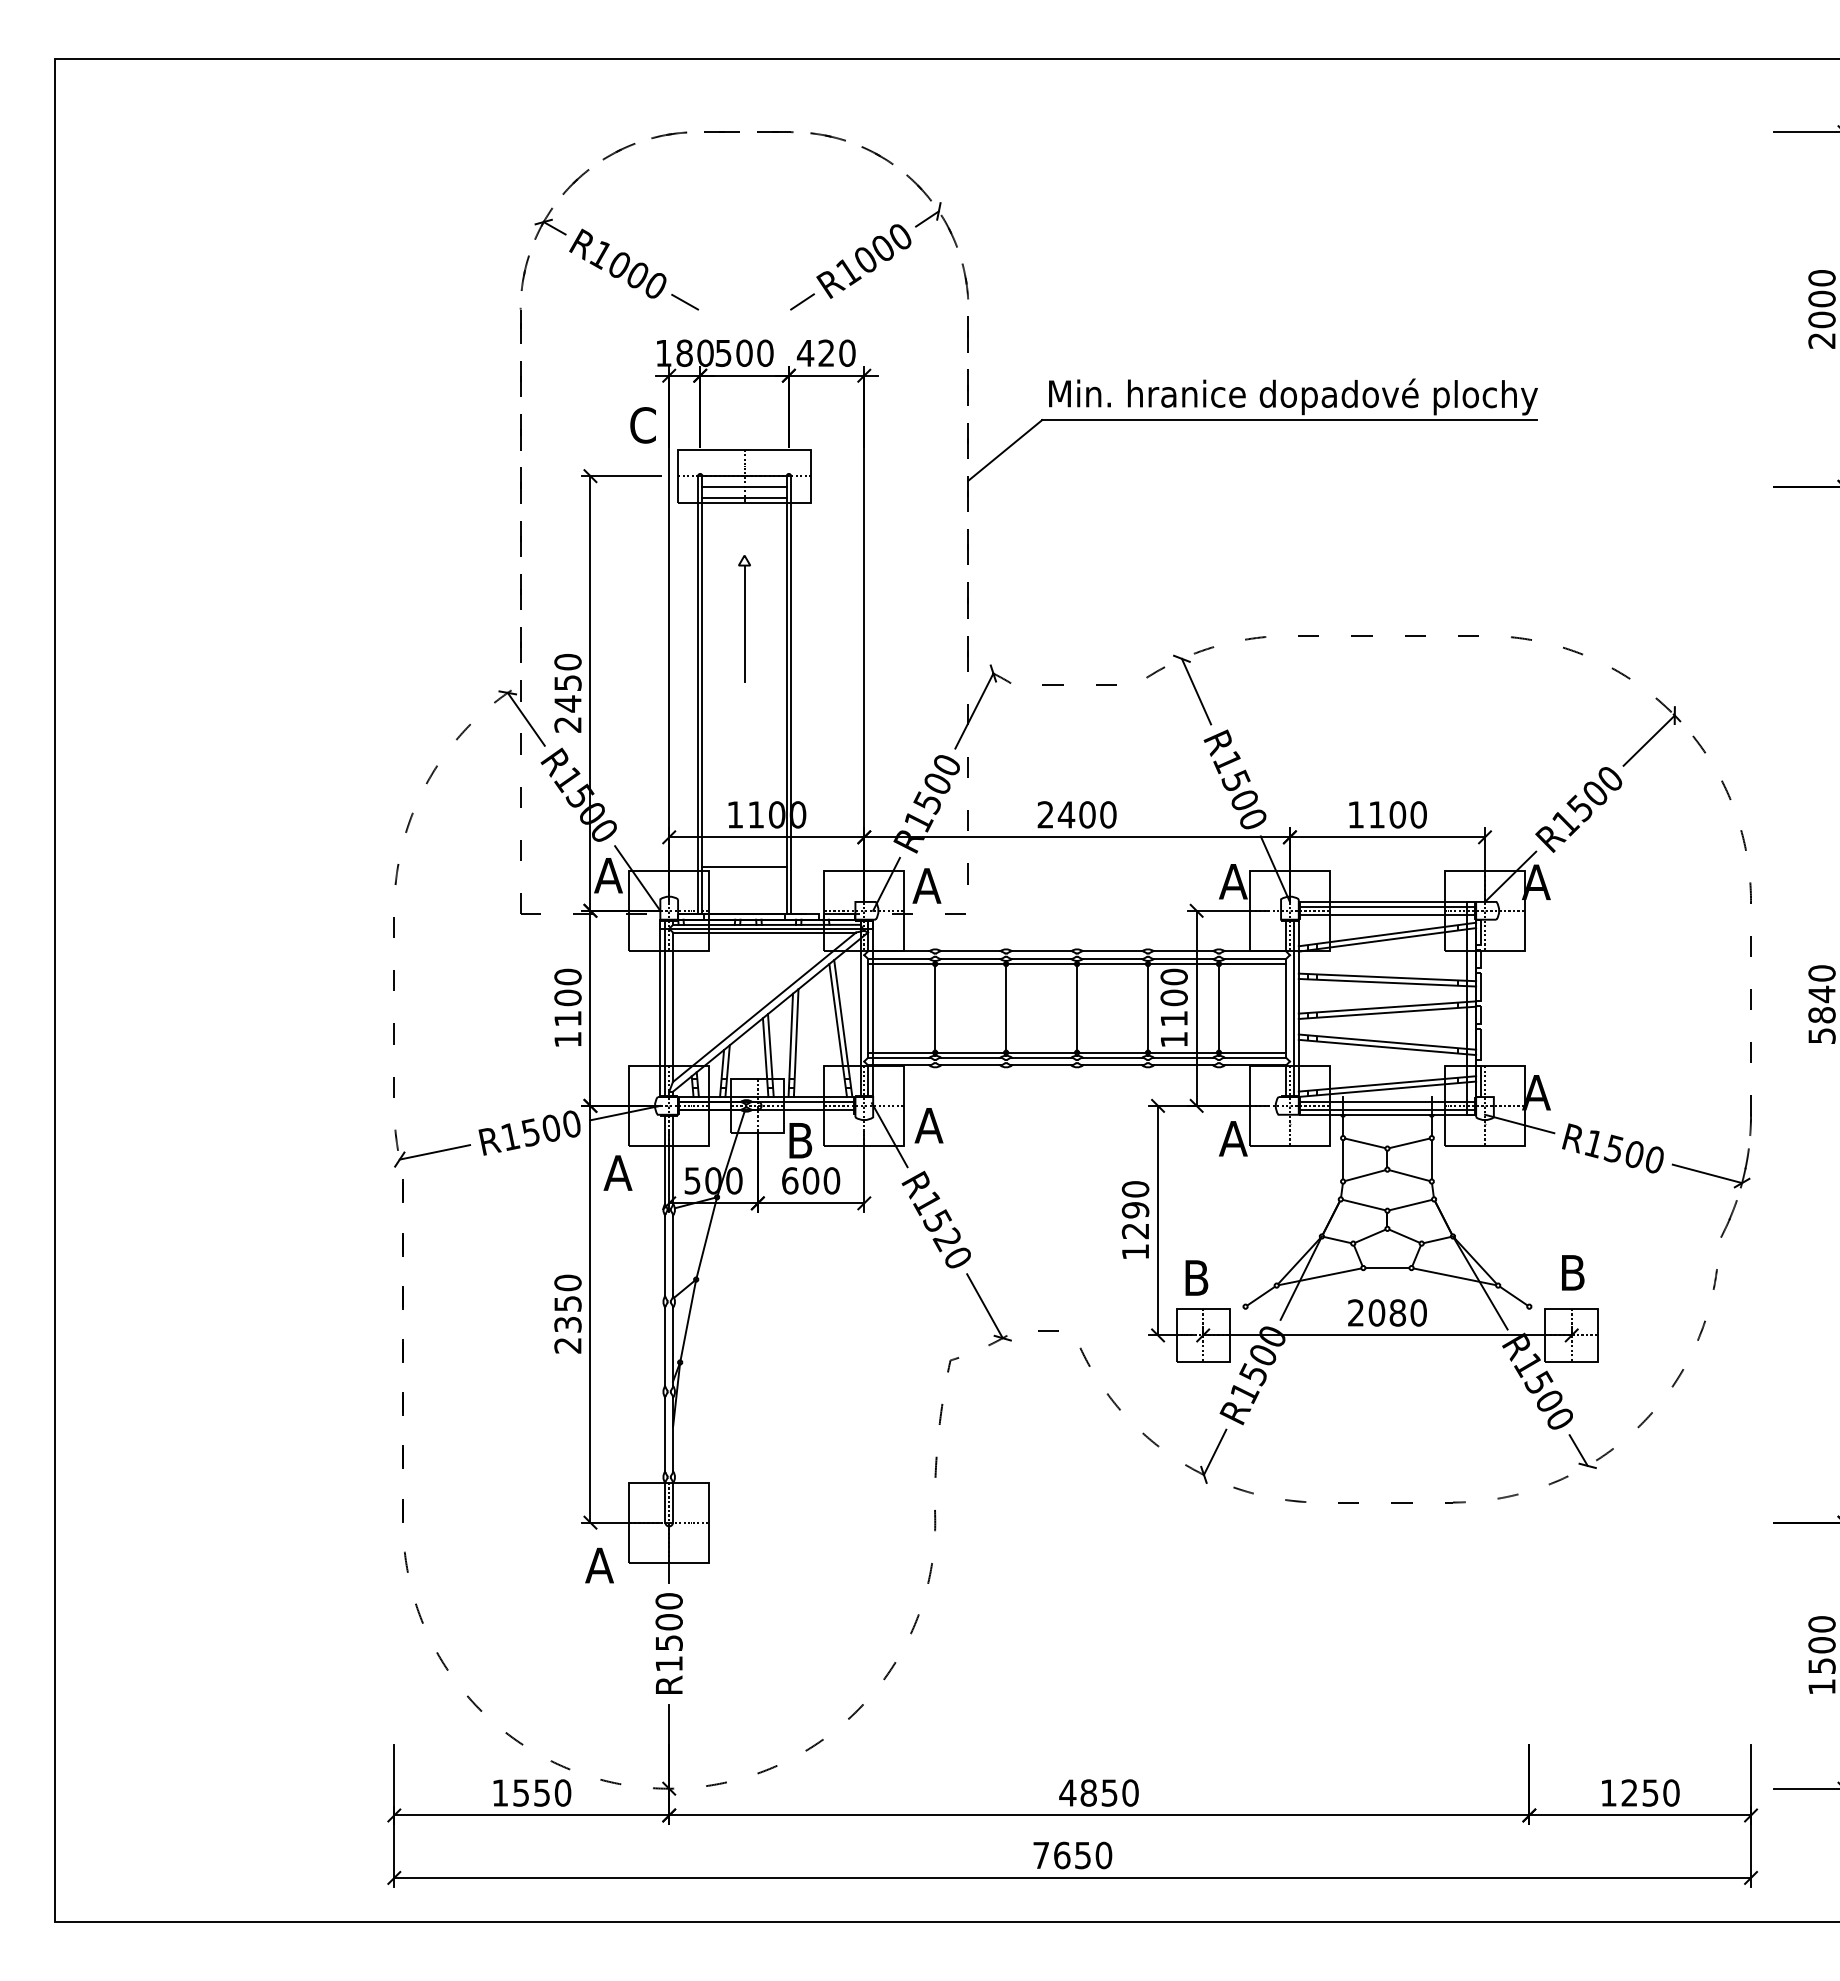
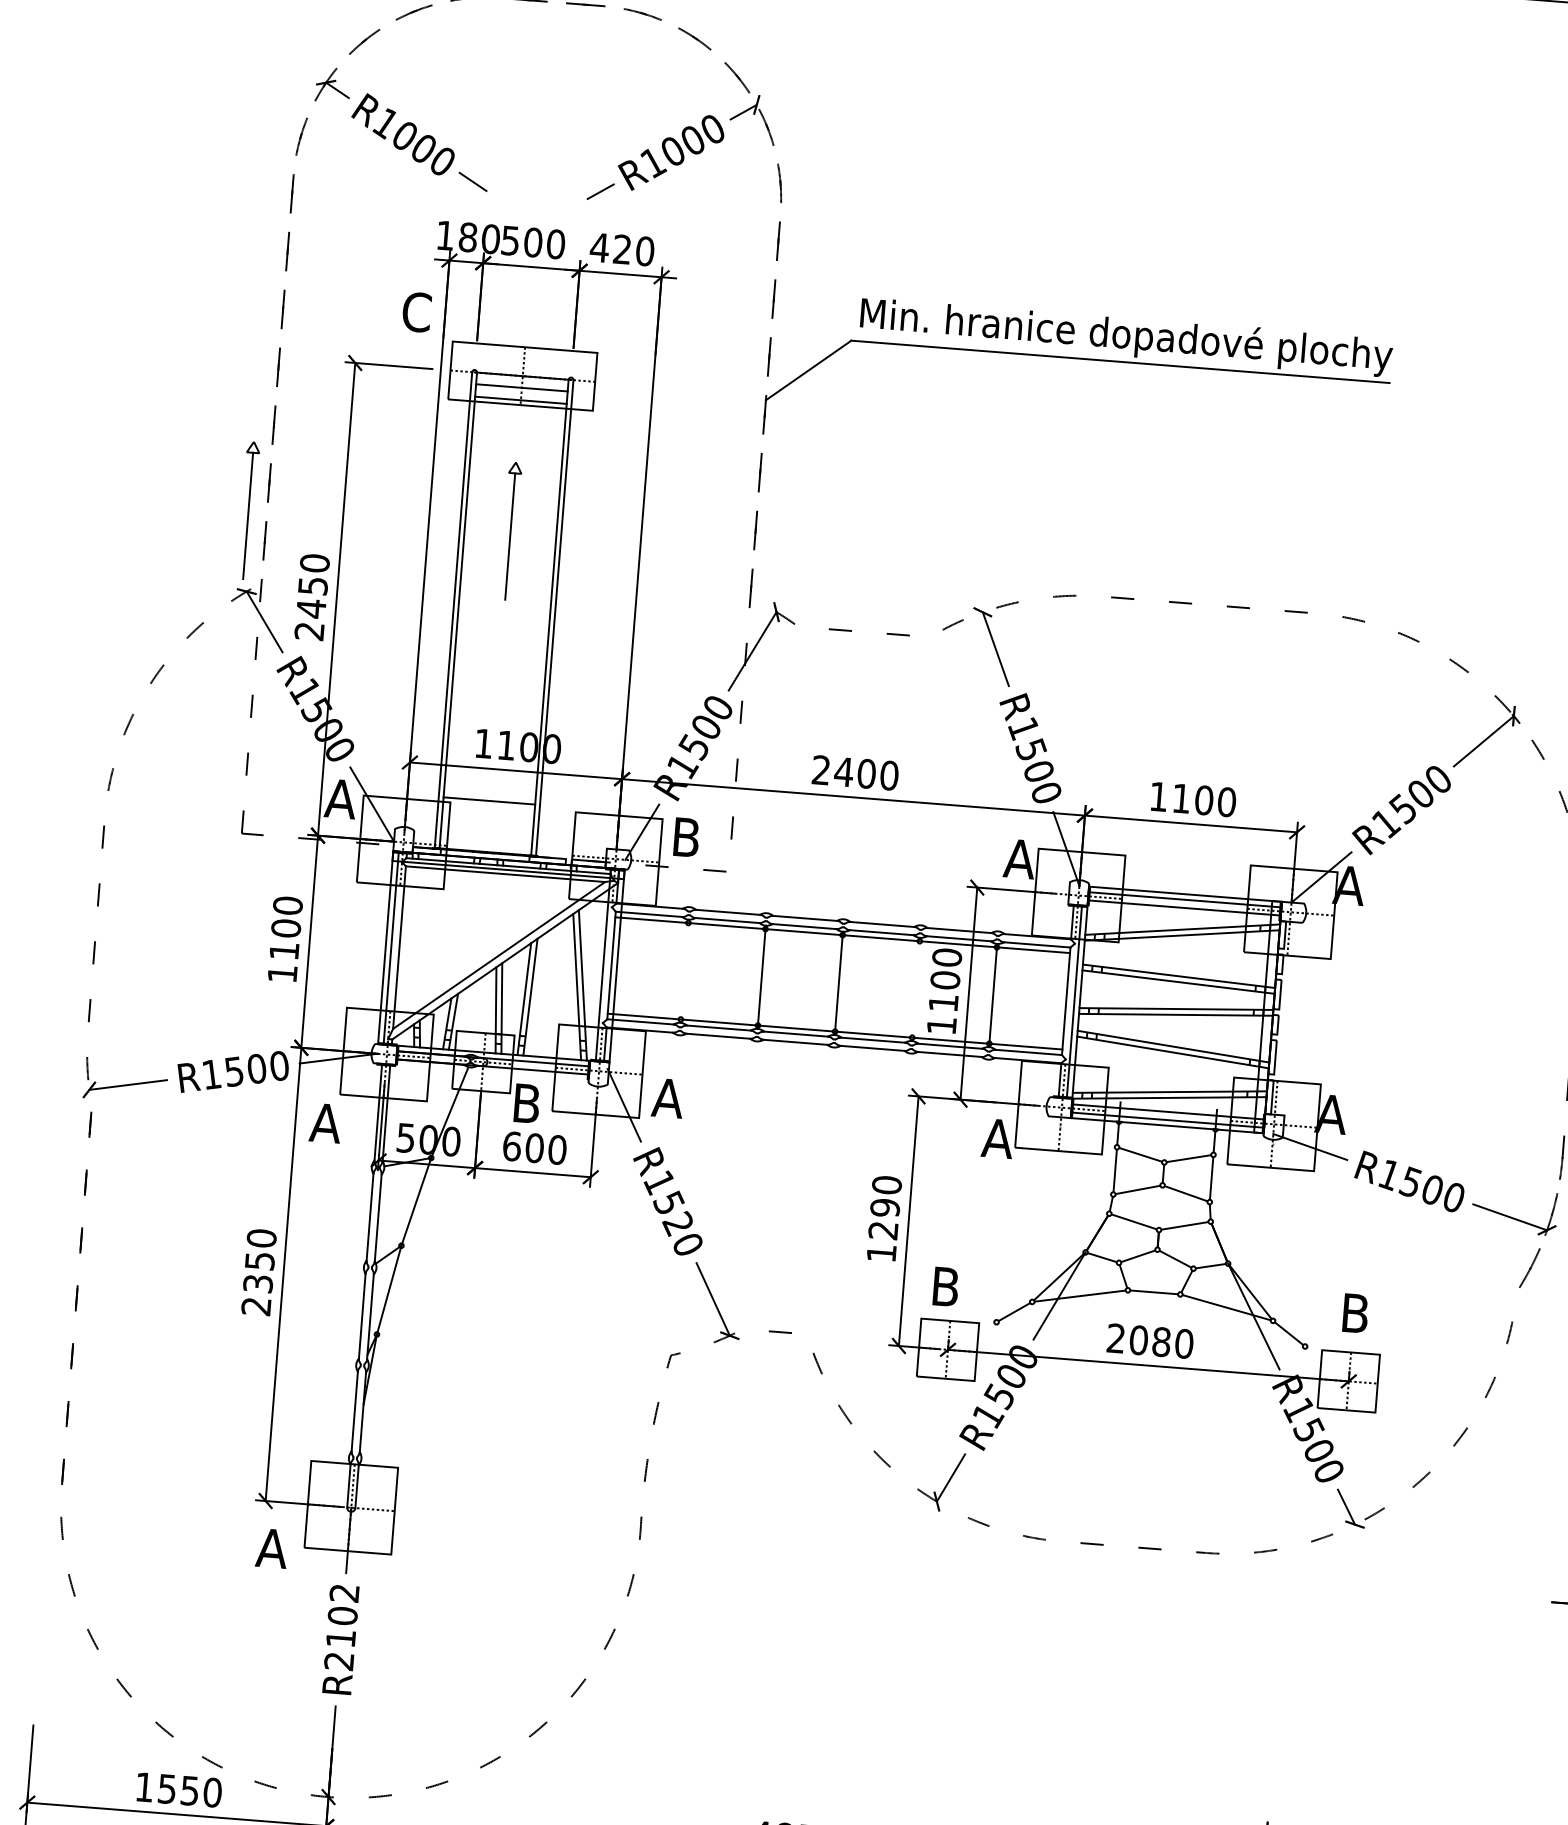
part: (503, 618) -> (248, 510), added
text: (926, 885) -> (685, 836), A -> B
line: (935, 1007) -> (684, 970), removed
line: (1148, 1007) -> (916, 988), removed
text: (668, 1632) -> (341, 1627), R1500 -> R2102

